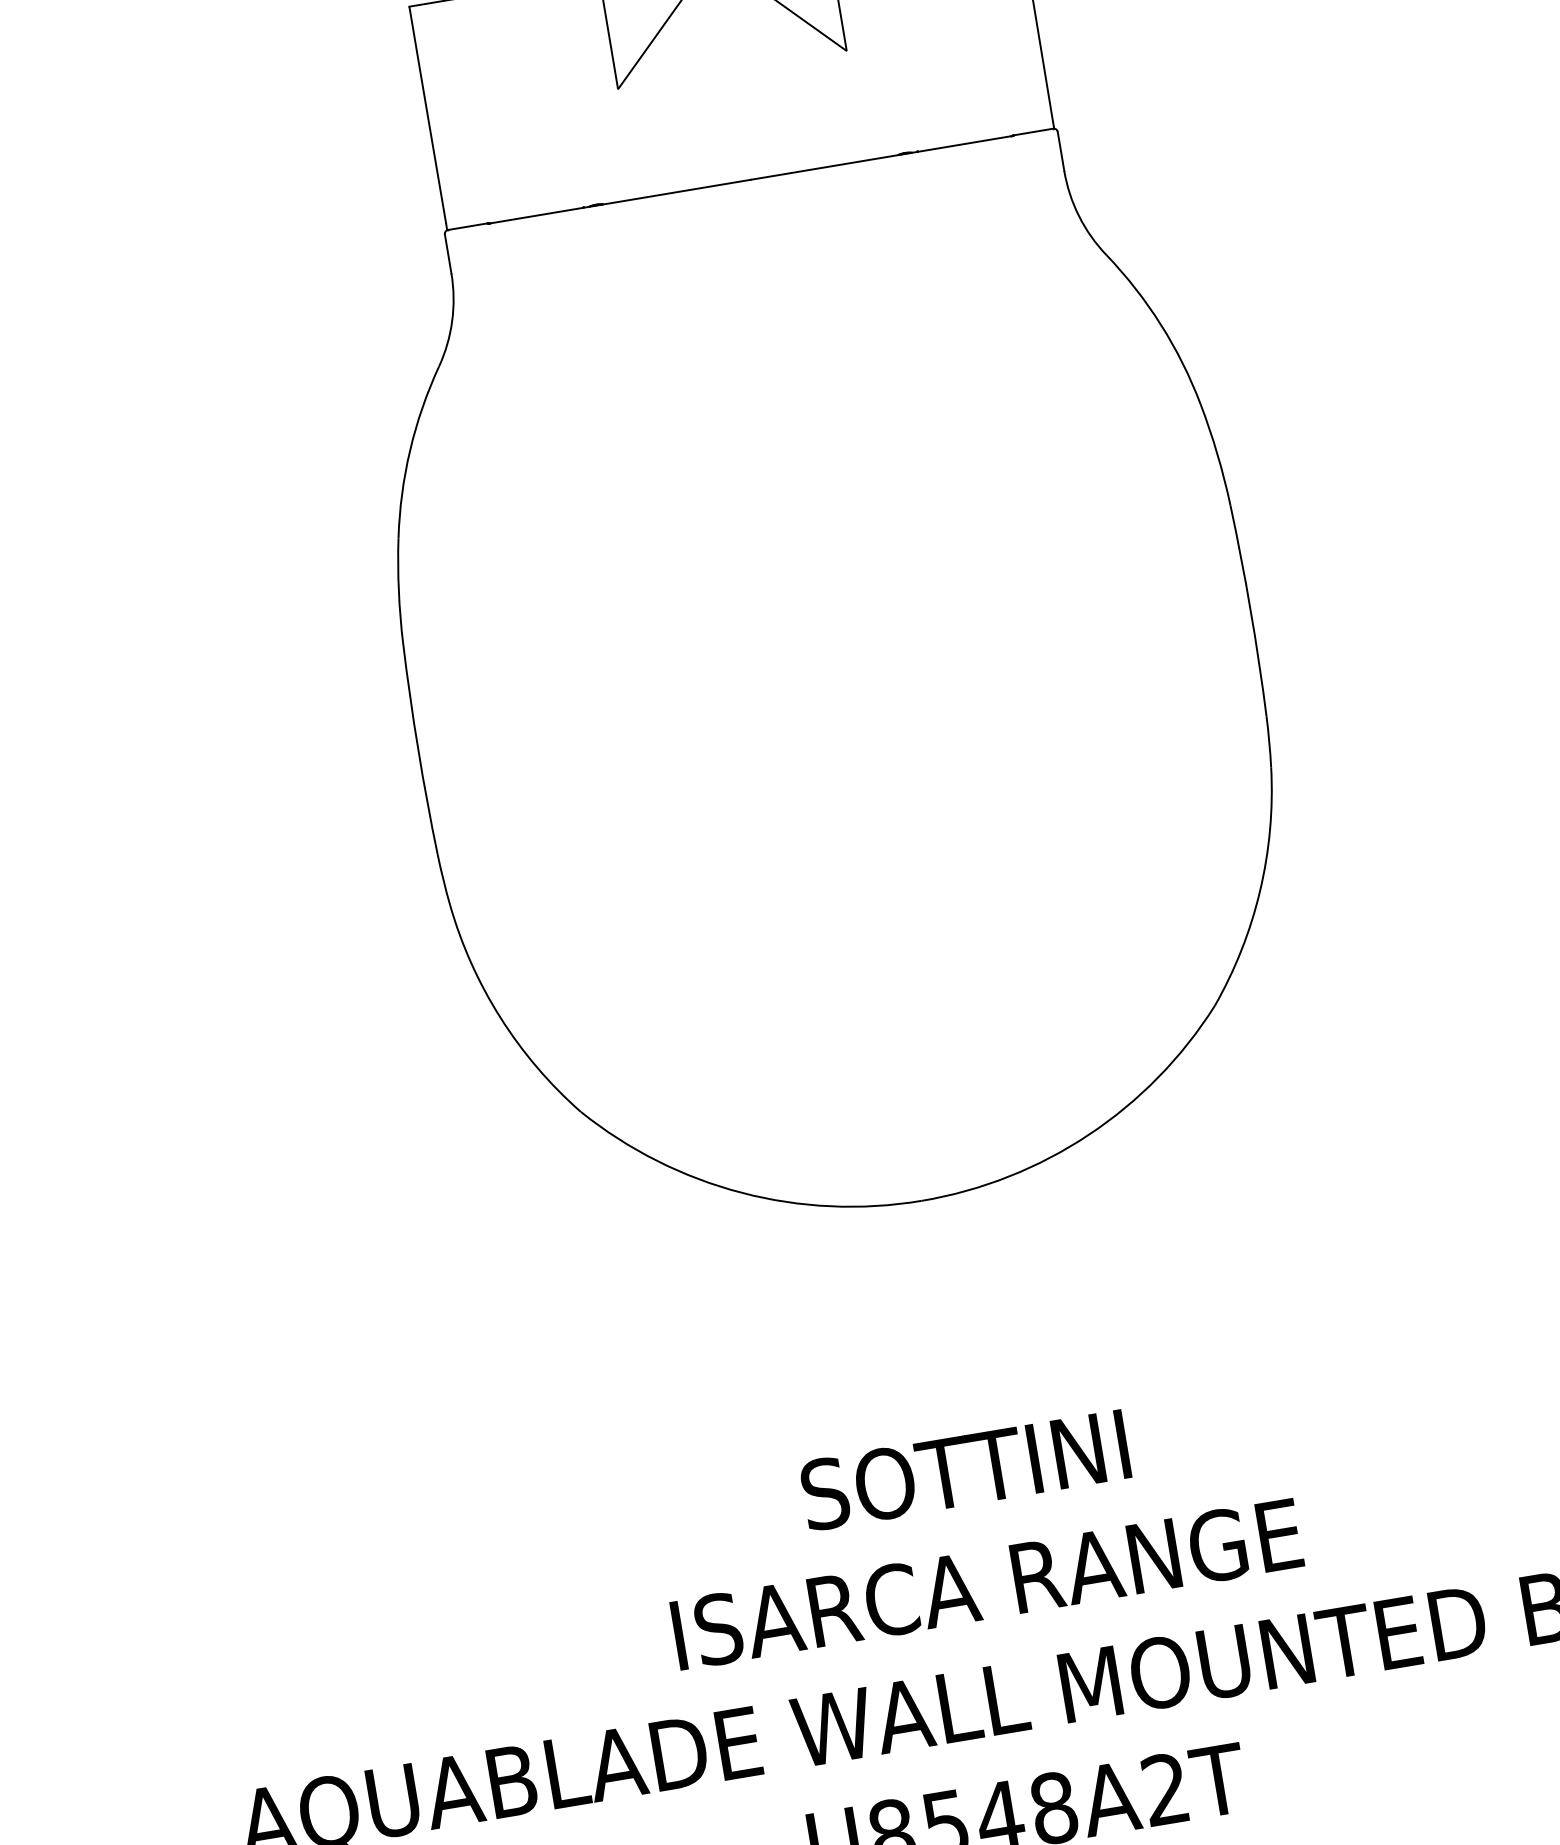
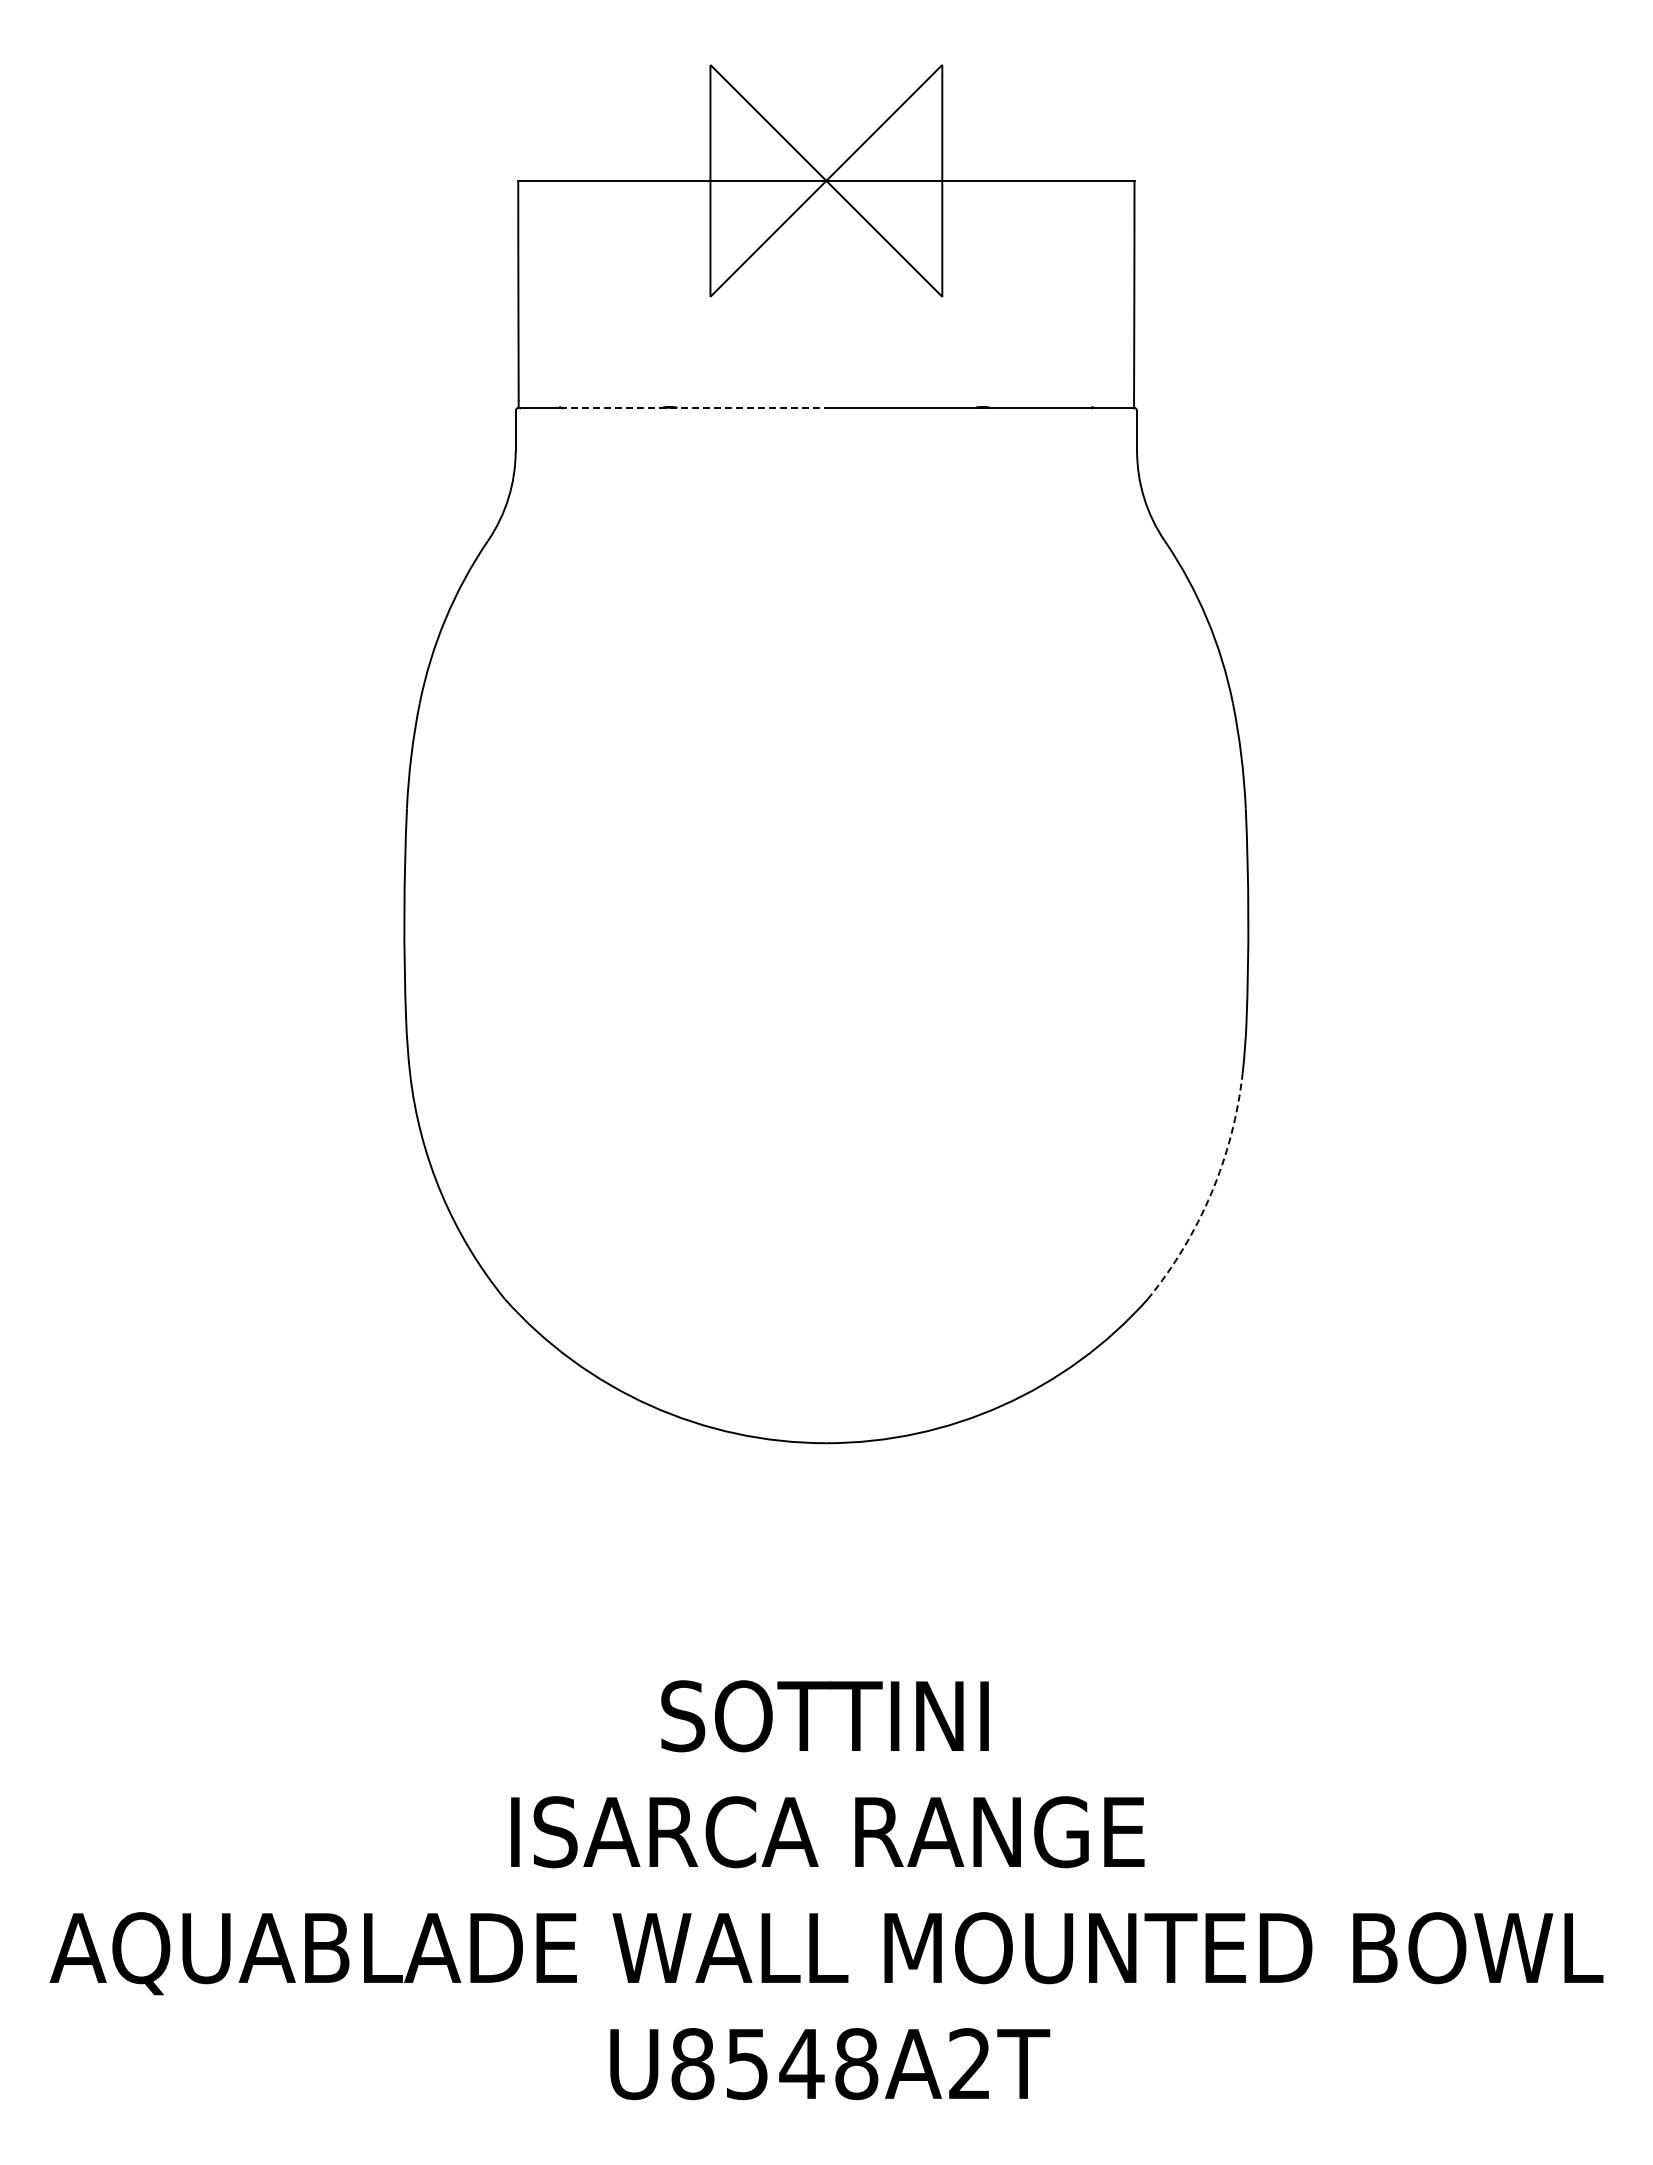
line: (619, 201) -> (693, 407), solid -> dashed
arc: (1260, 891) -> (1211, 1193), solid -> dashed

